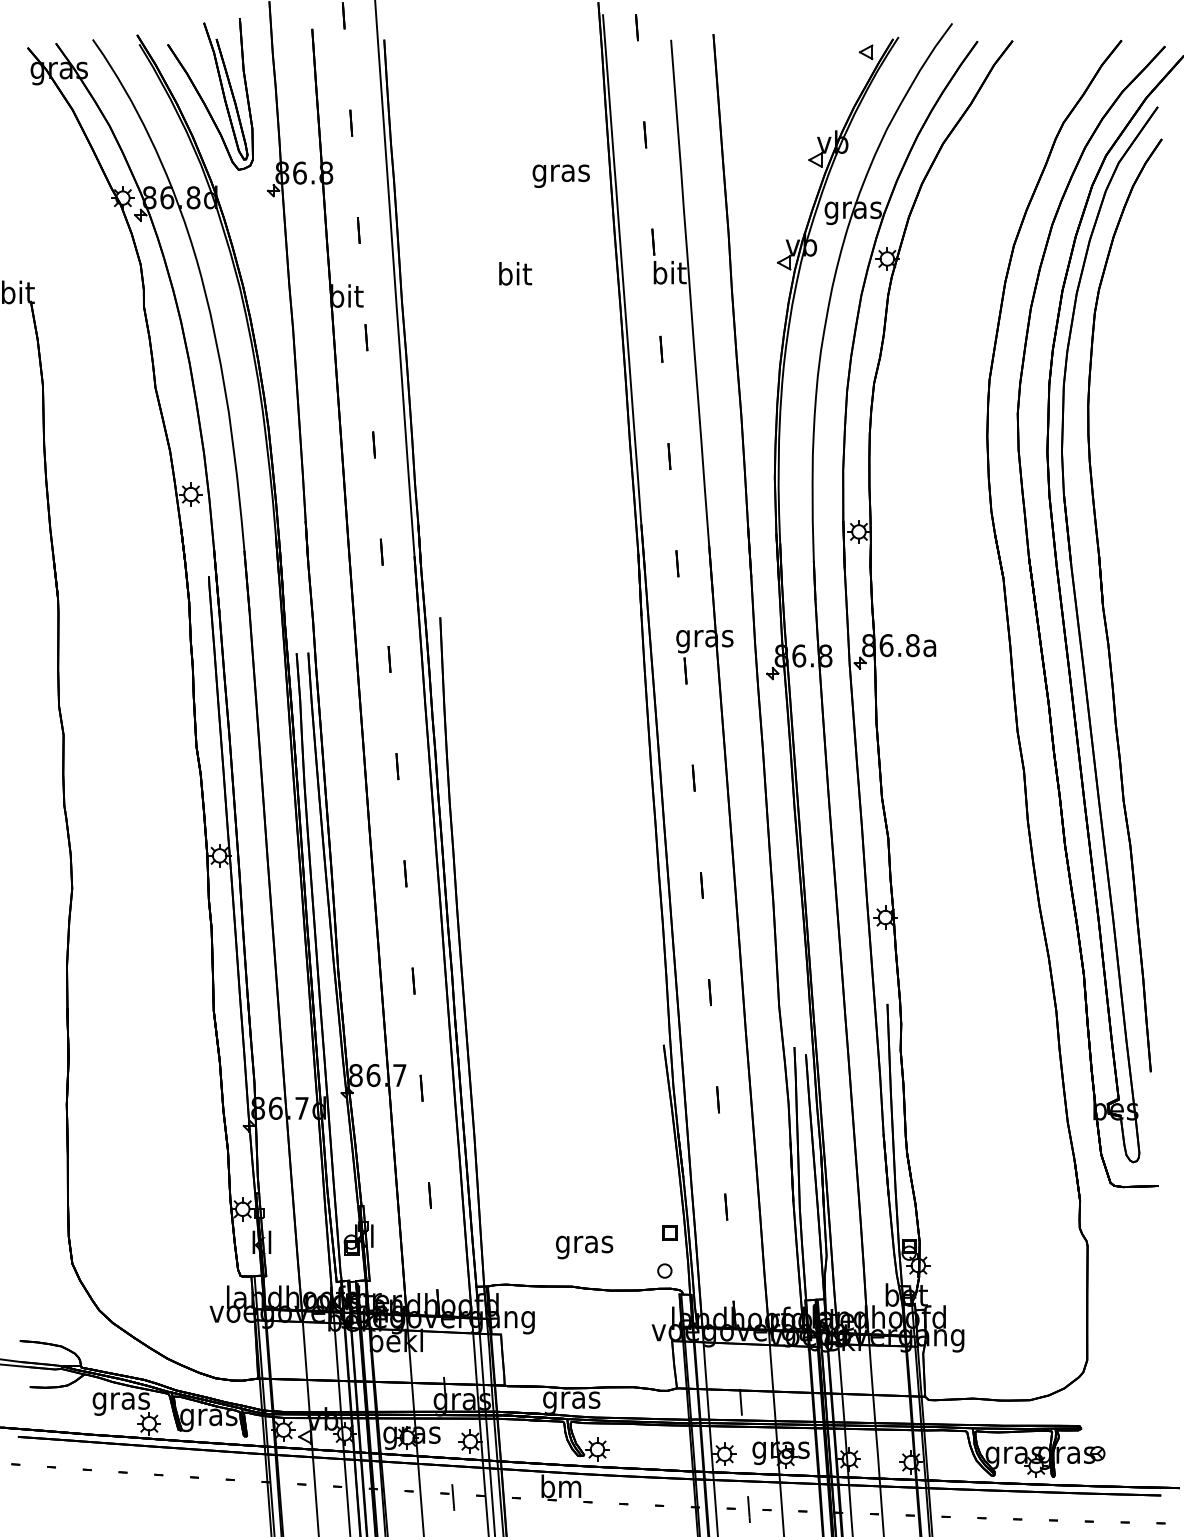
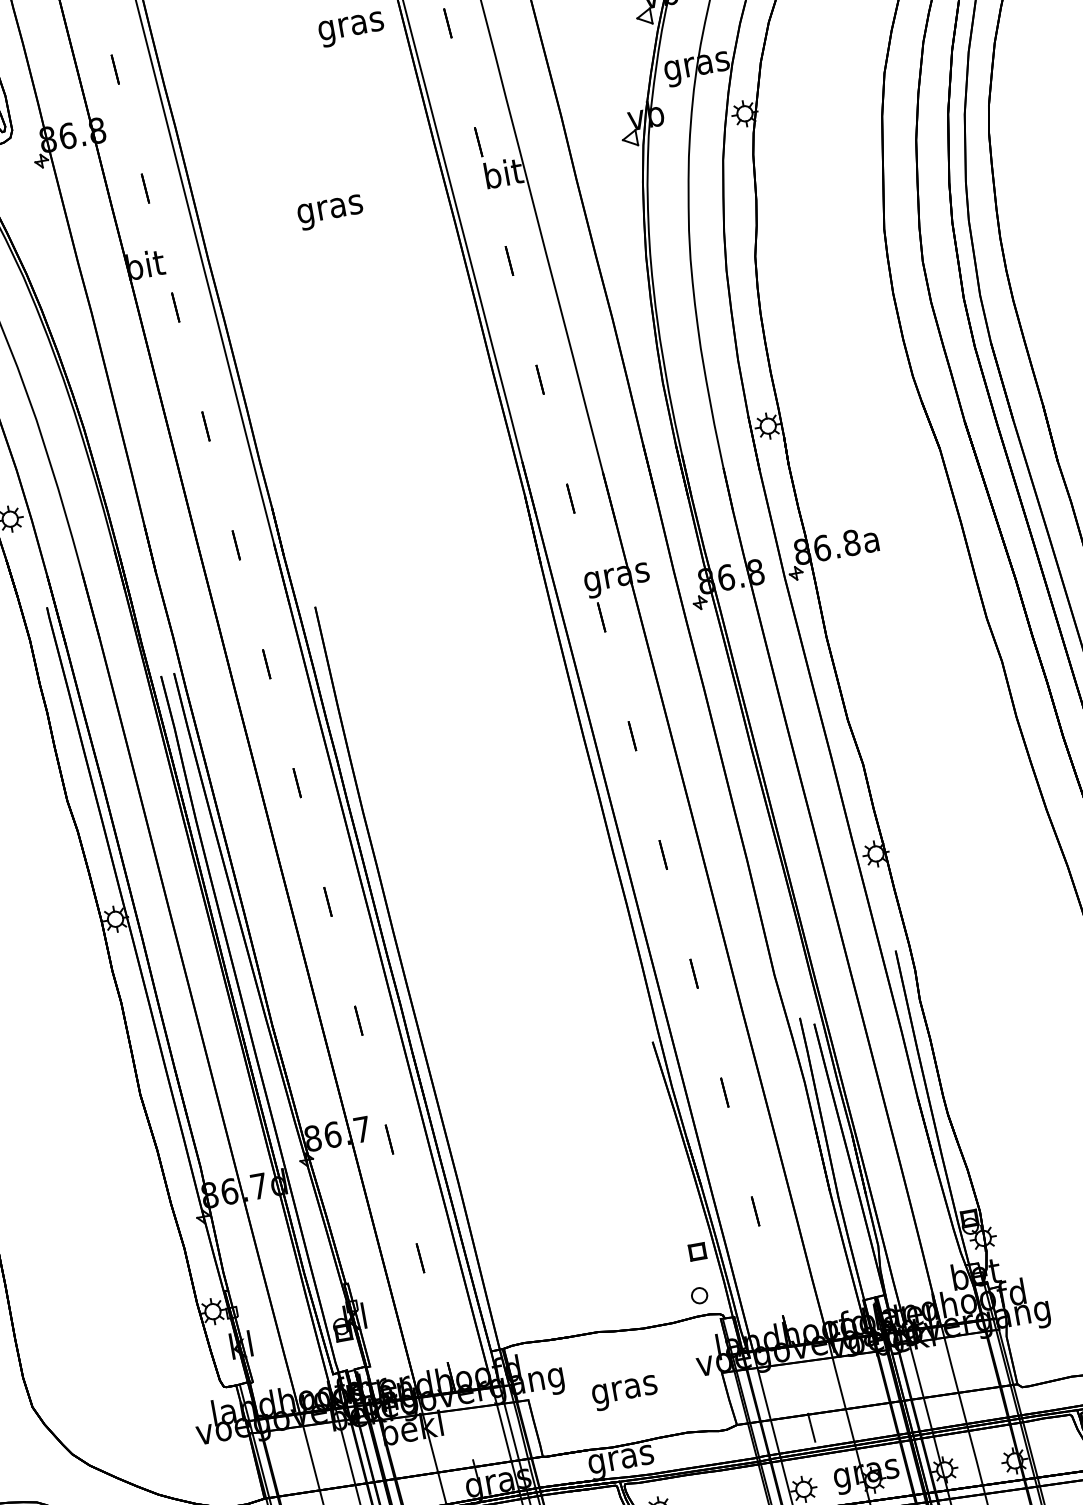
text: (560, 175) -> (350, 28), moved
text: (514, 276) -> (329, 208), bit -> gras
text: (584, 1247) -> (625, 1393), moved

